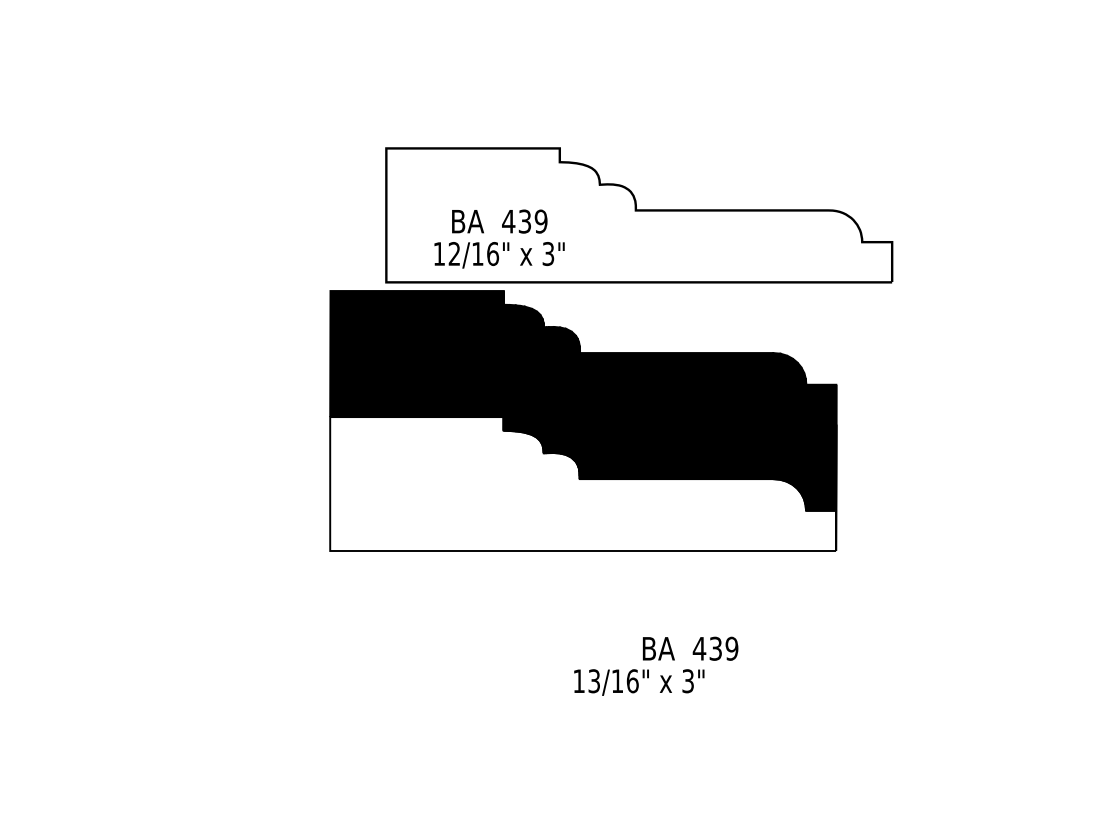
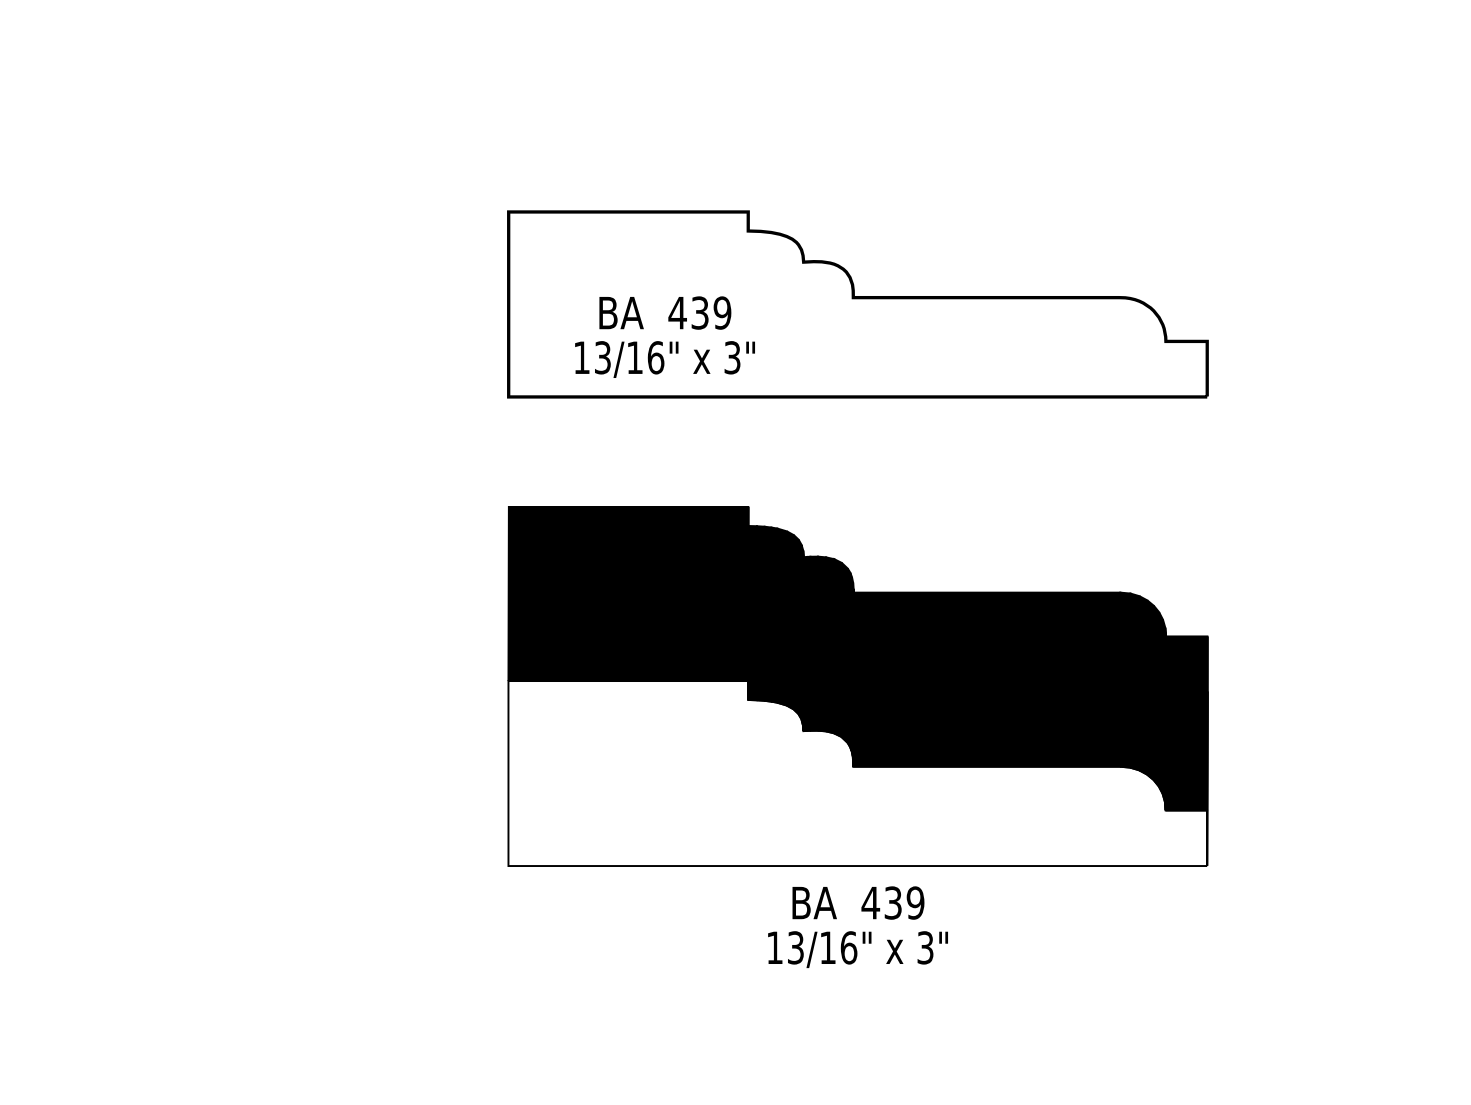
text: (454, 254) -> (602, 358), 12/16" -> 13/16"
part: (583, 420) -> (858, 685), moved
text: (690, 648) -> (858, 902), moved

